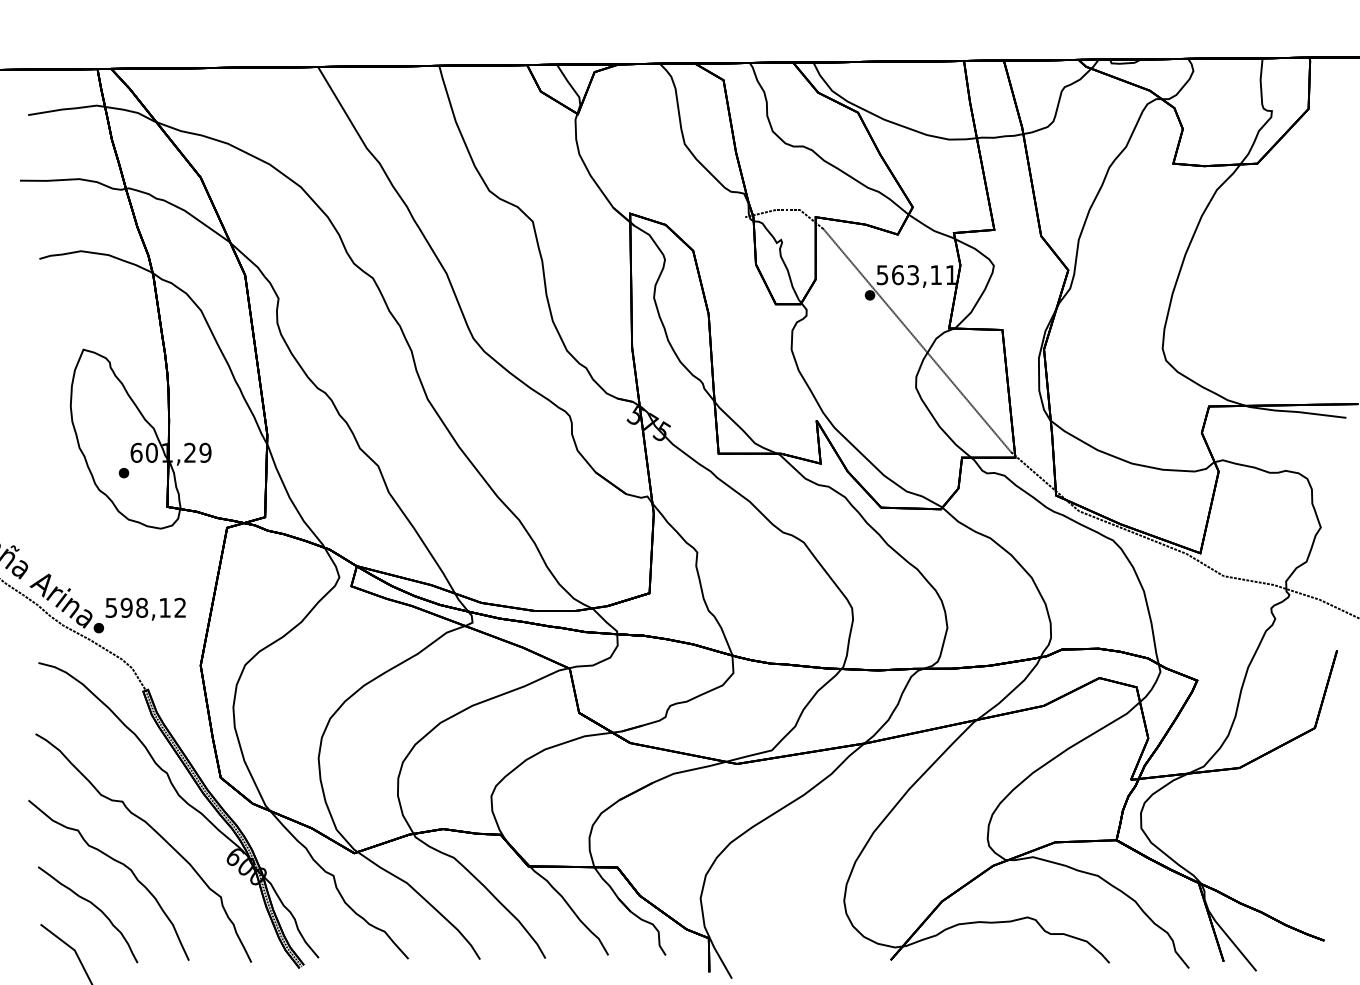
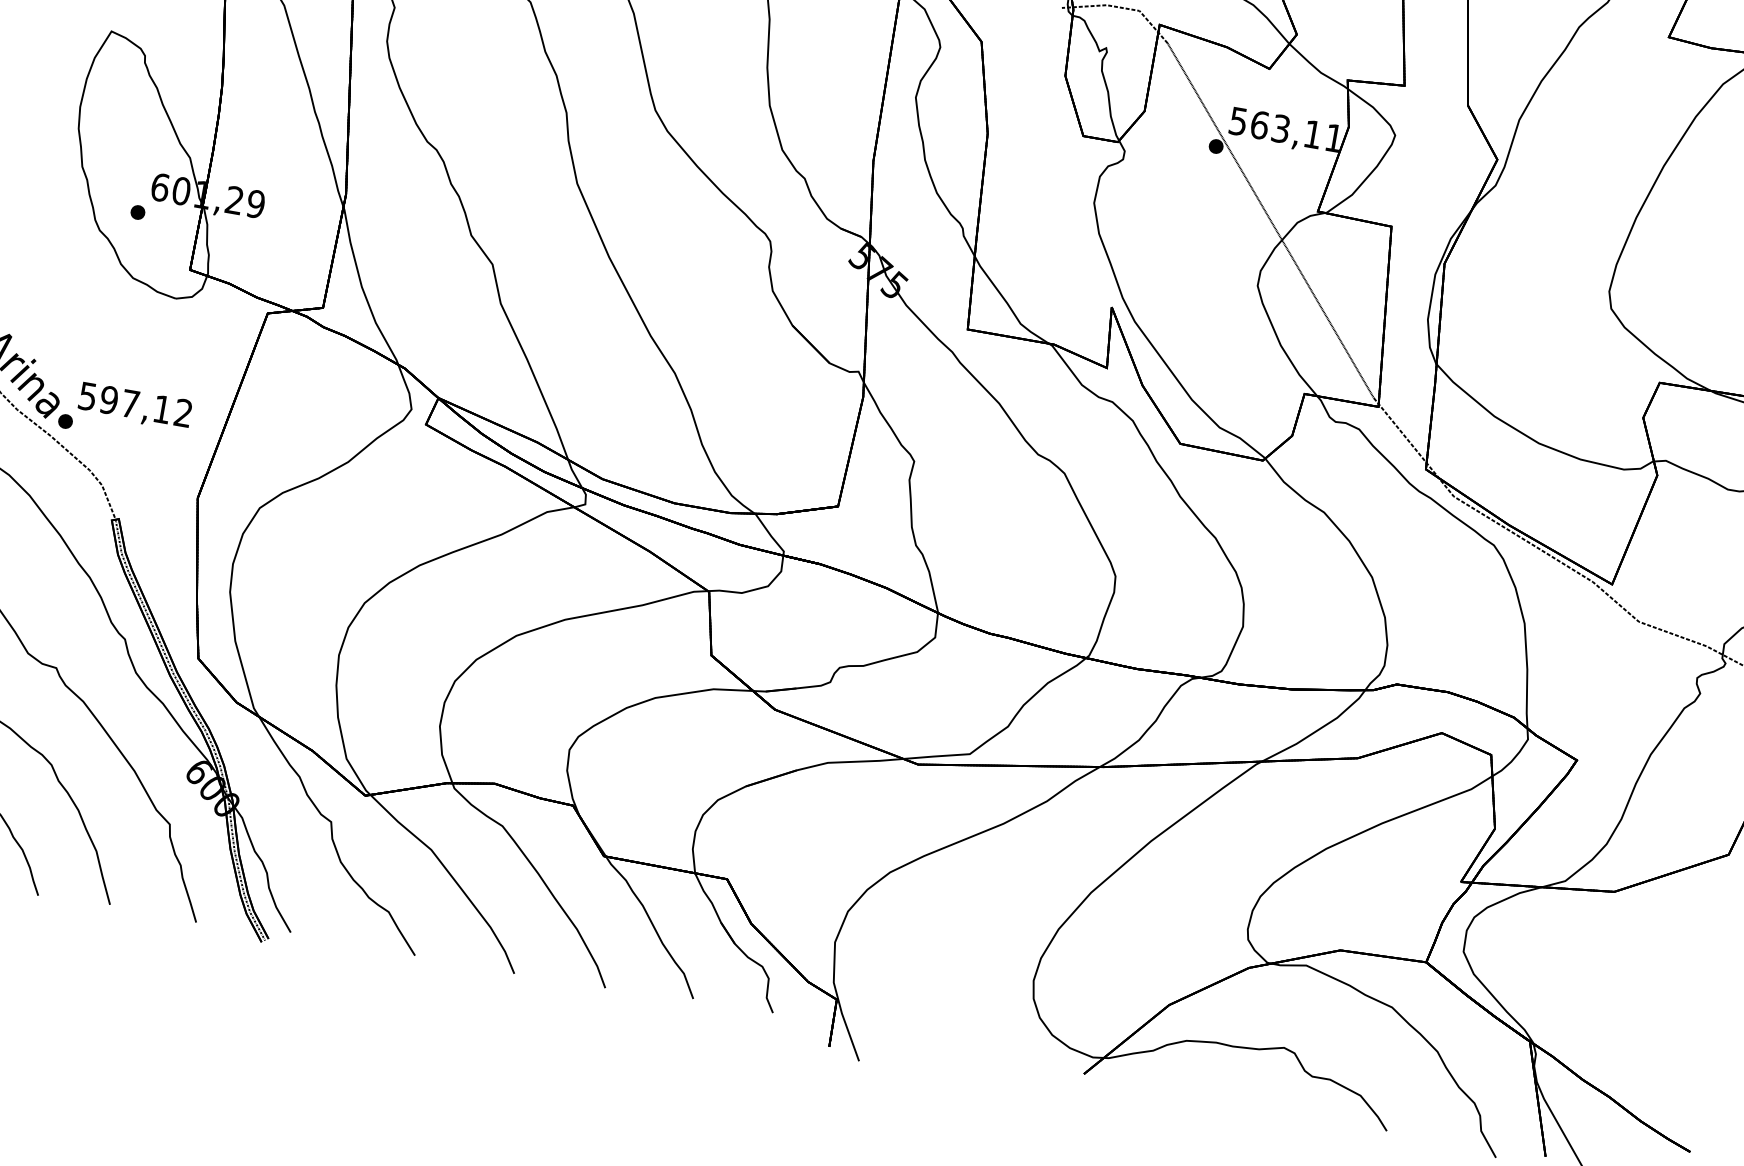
text: (142, 607) -> (131, 403), 598,12 -> 597,12

